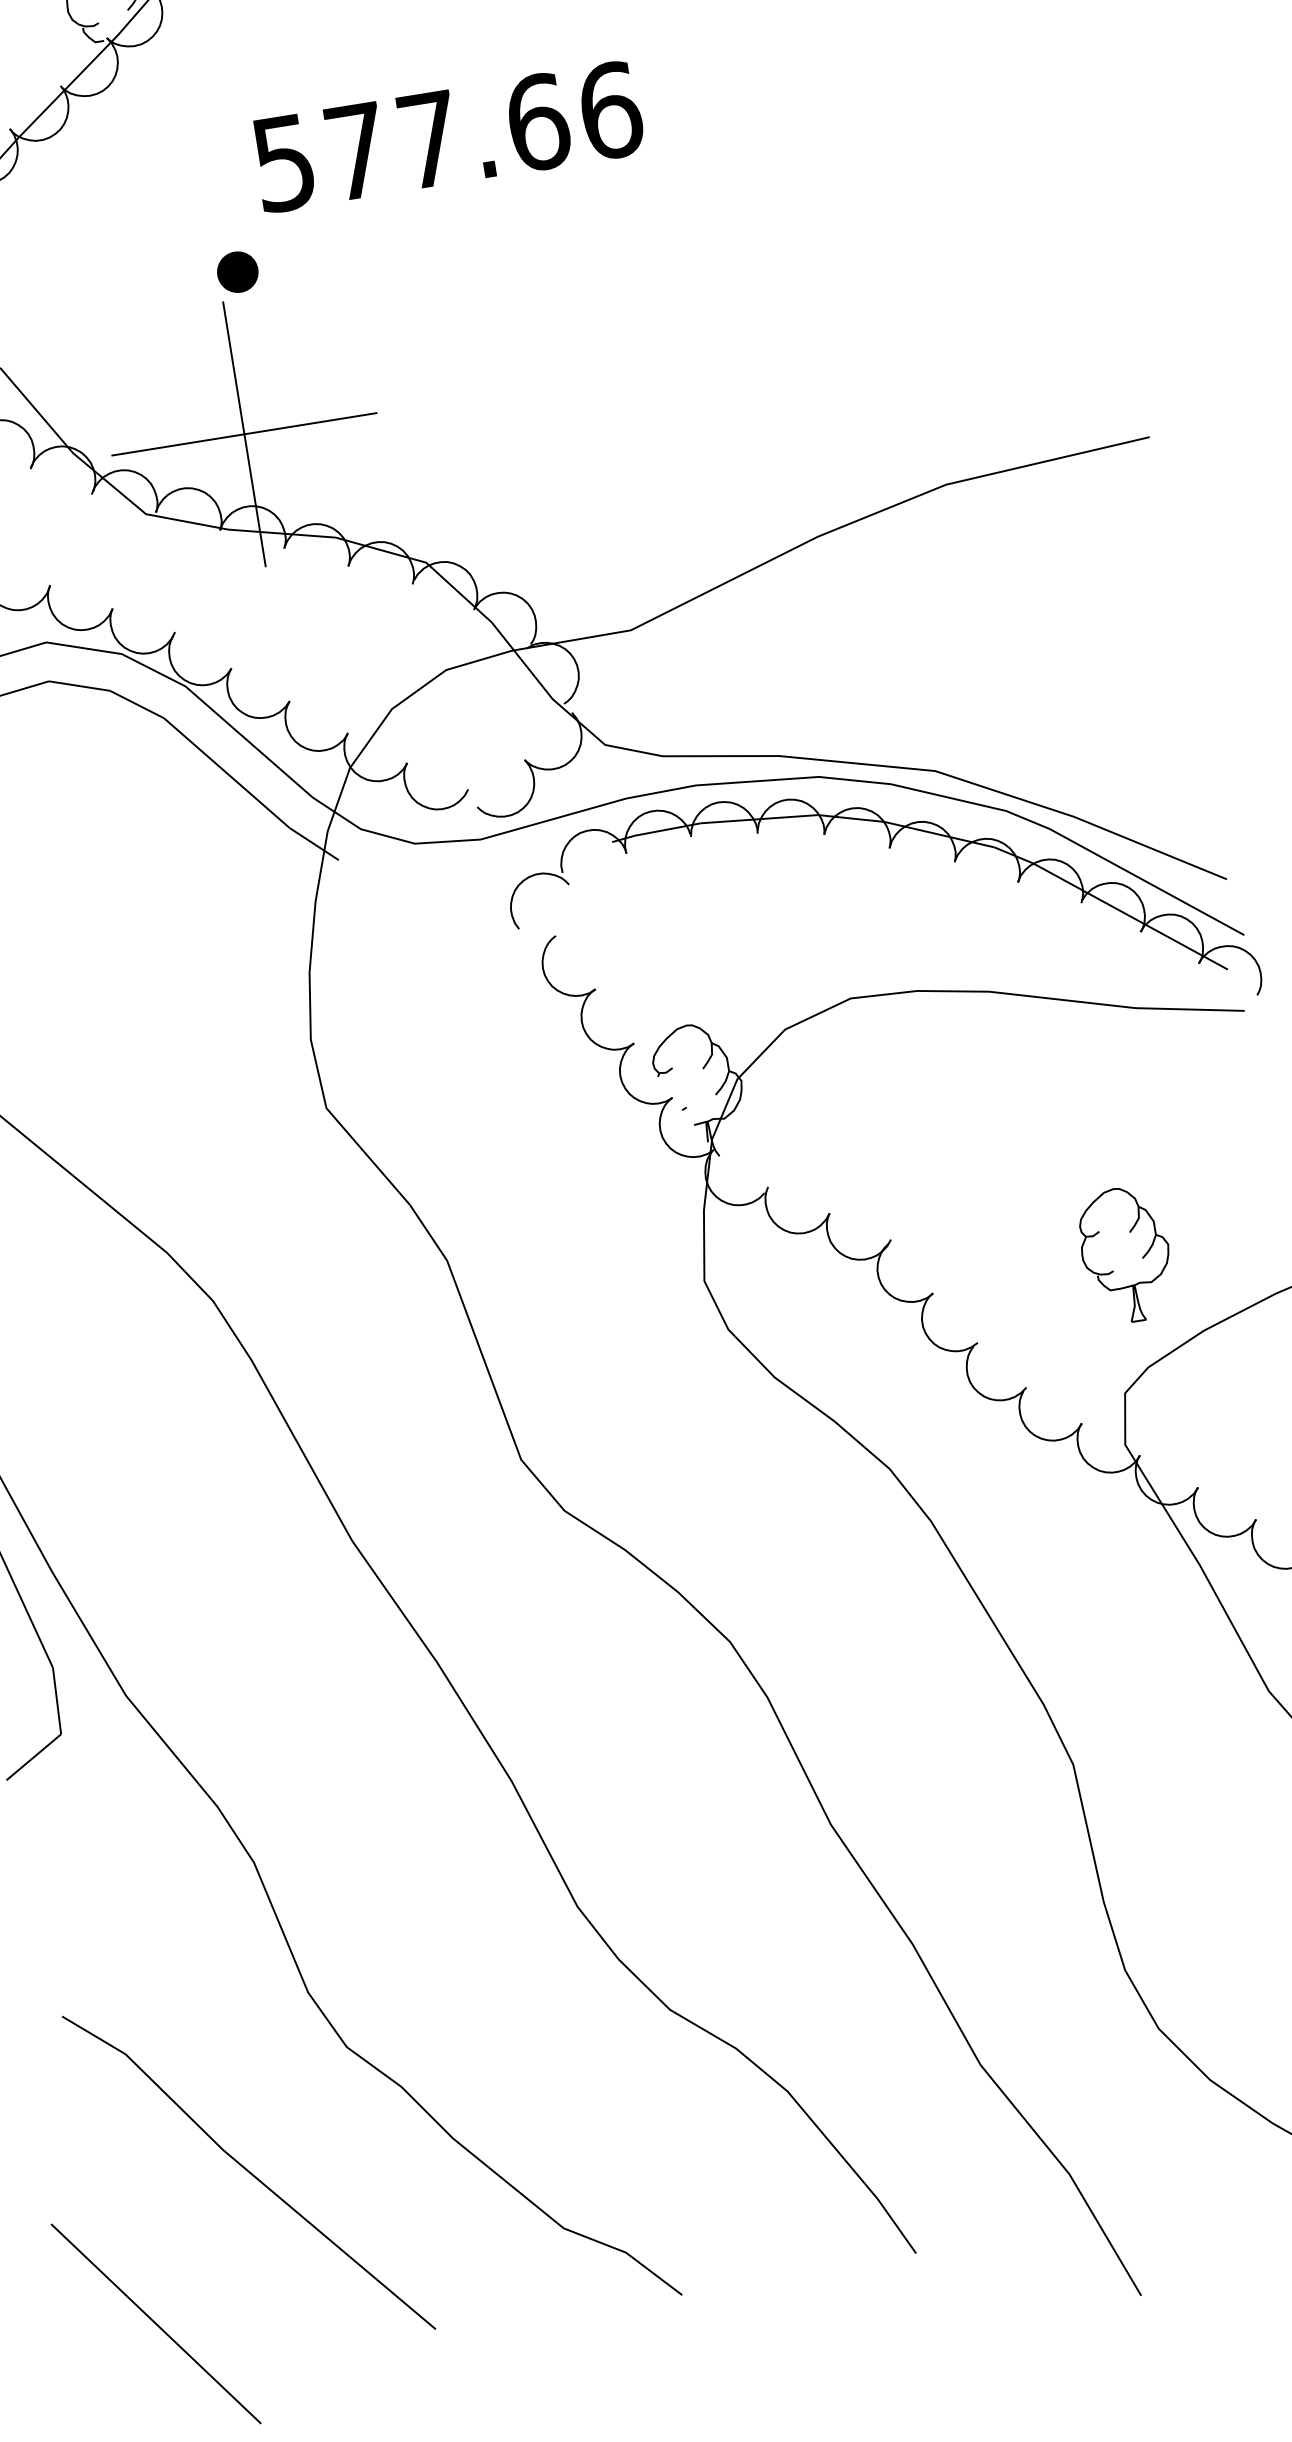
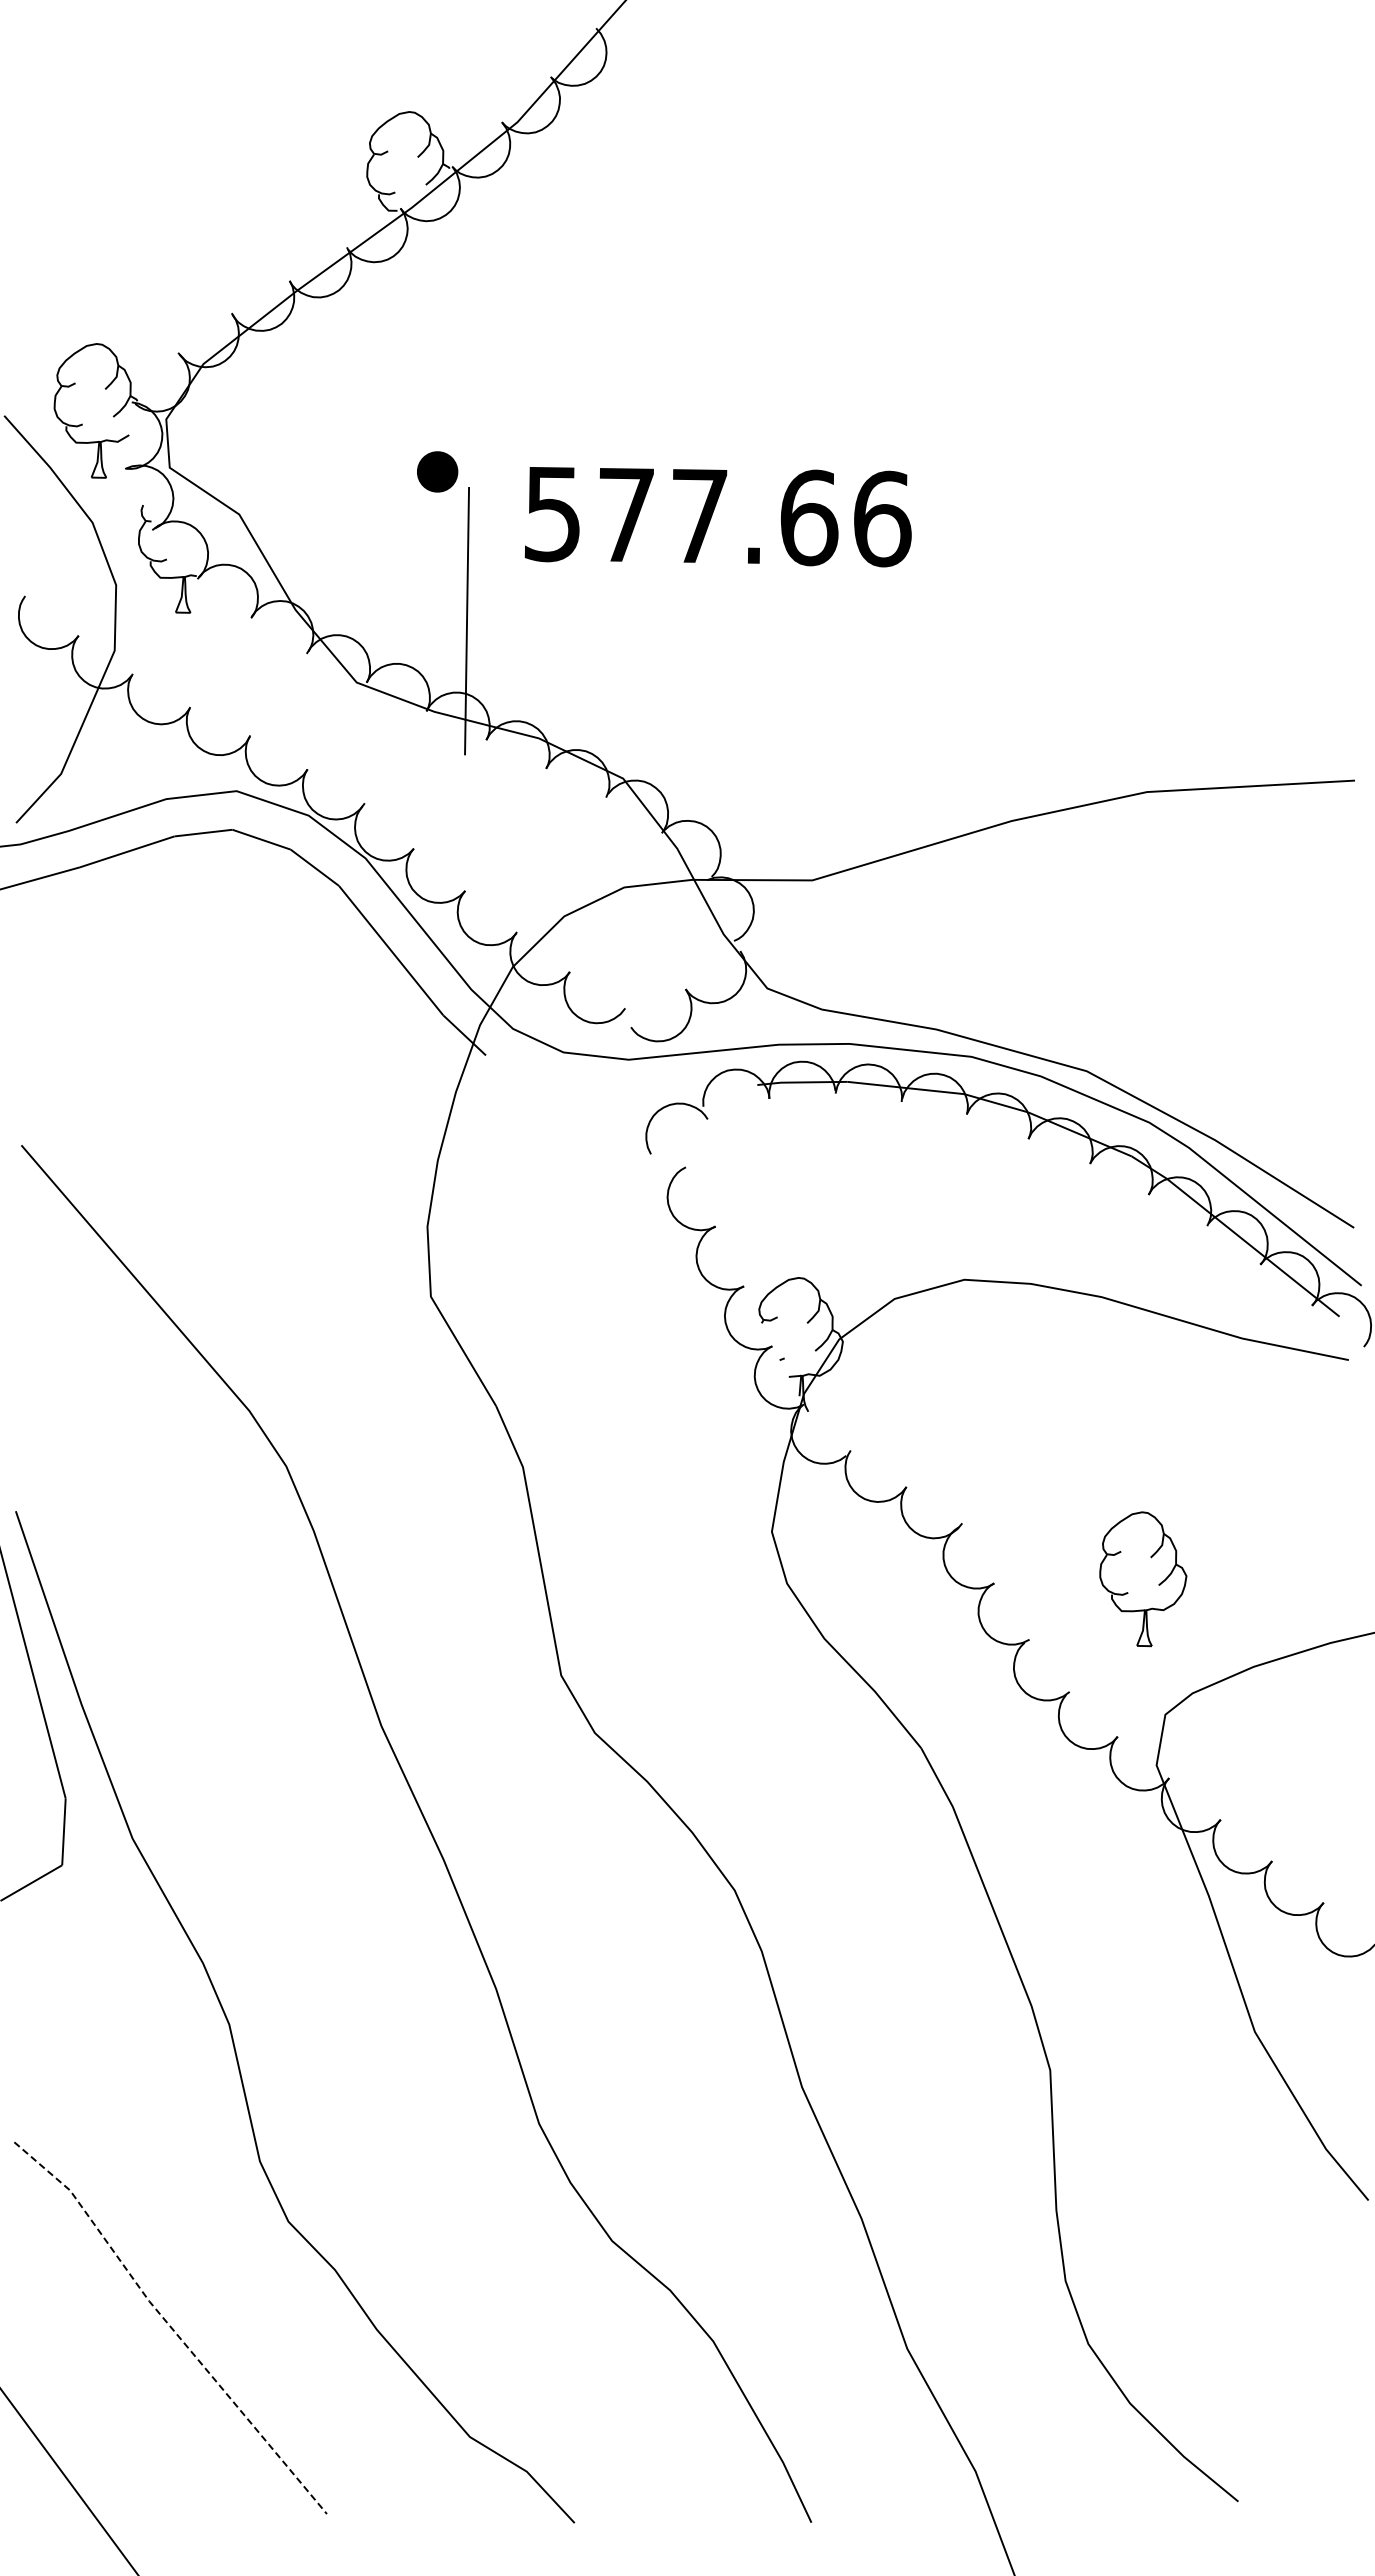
text: (447, 137) -> (717, 517), moved
part: (237, 271) -> (437, 471), moved
line: (243, 434) -> (466, 621), removed
part: (1126, 1255) -> (1143, 1579), moved
line: (248, 2171) -> (170, 2326), solid -> dashed

